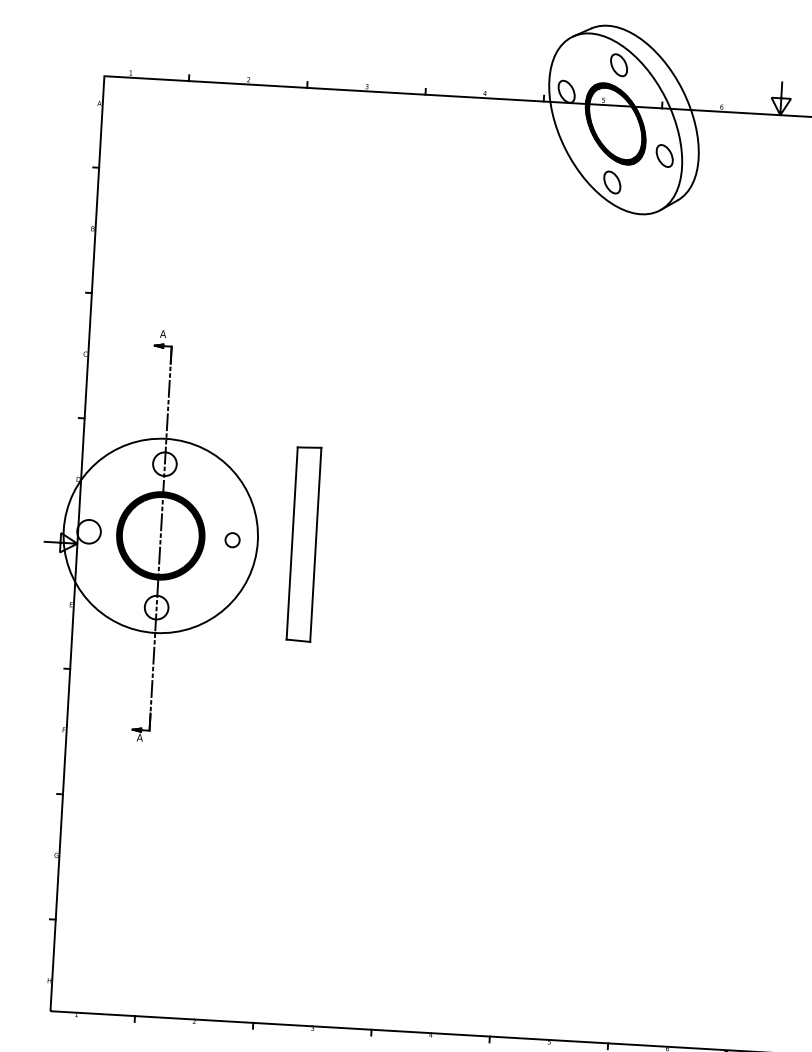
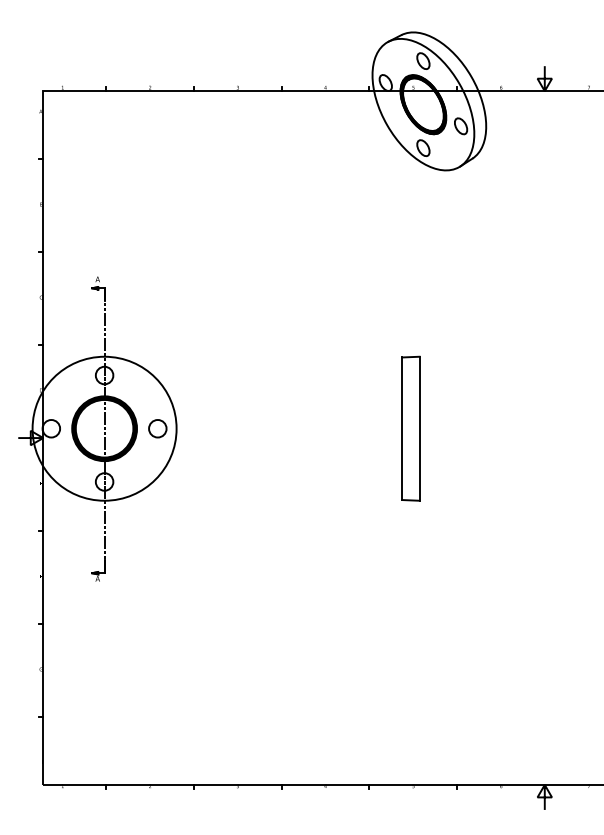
circle: (232, 539) -> (157, 428), size x1.67
part: (303, 543) -> (410, 428), moved

